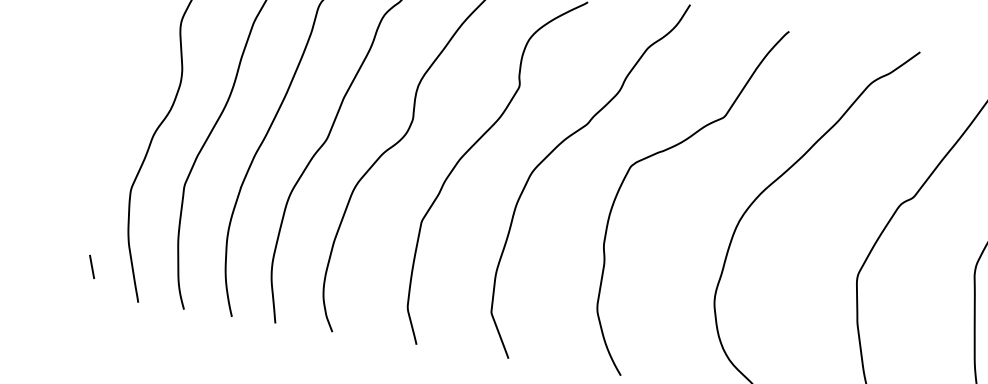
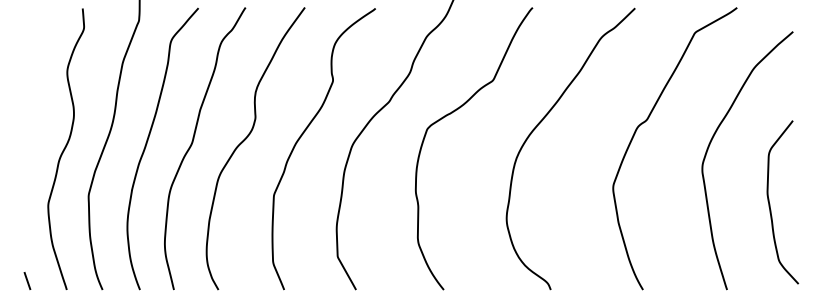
line: (92, 266) -> (27, 280), moved

